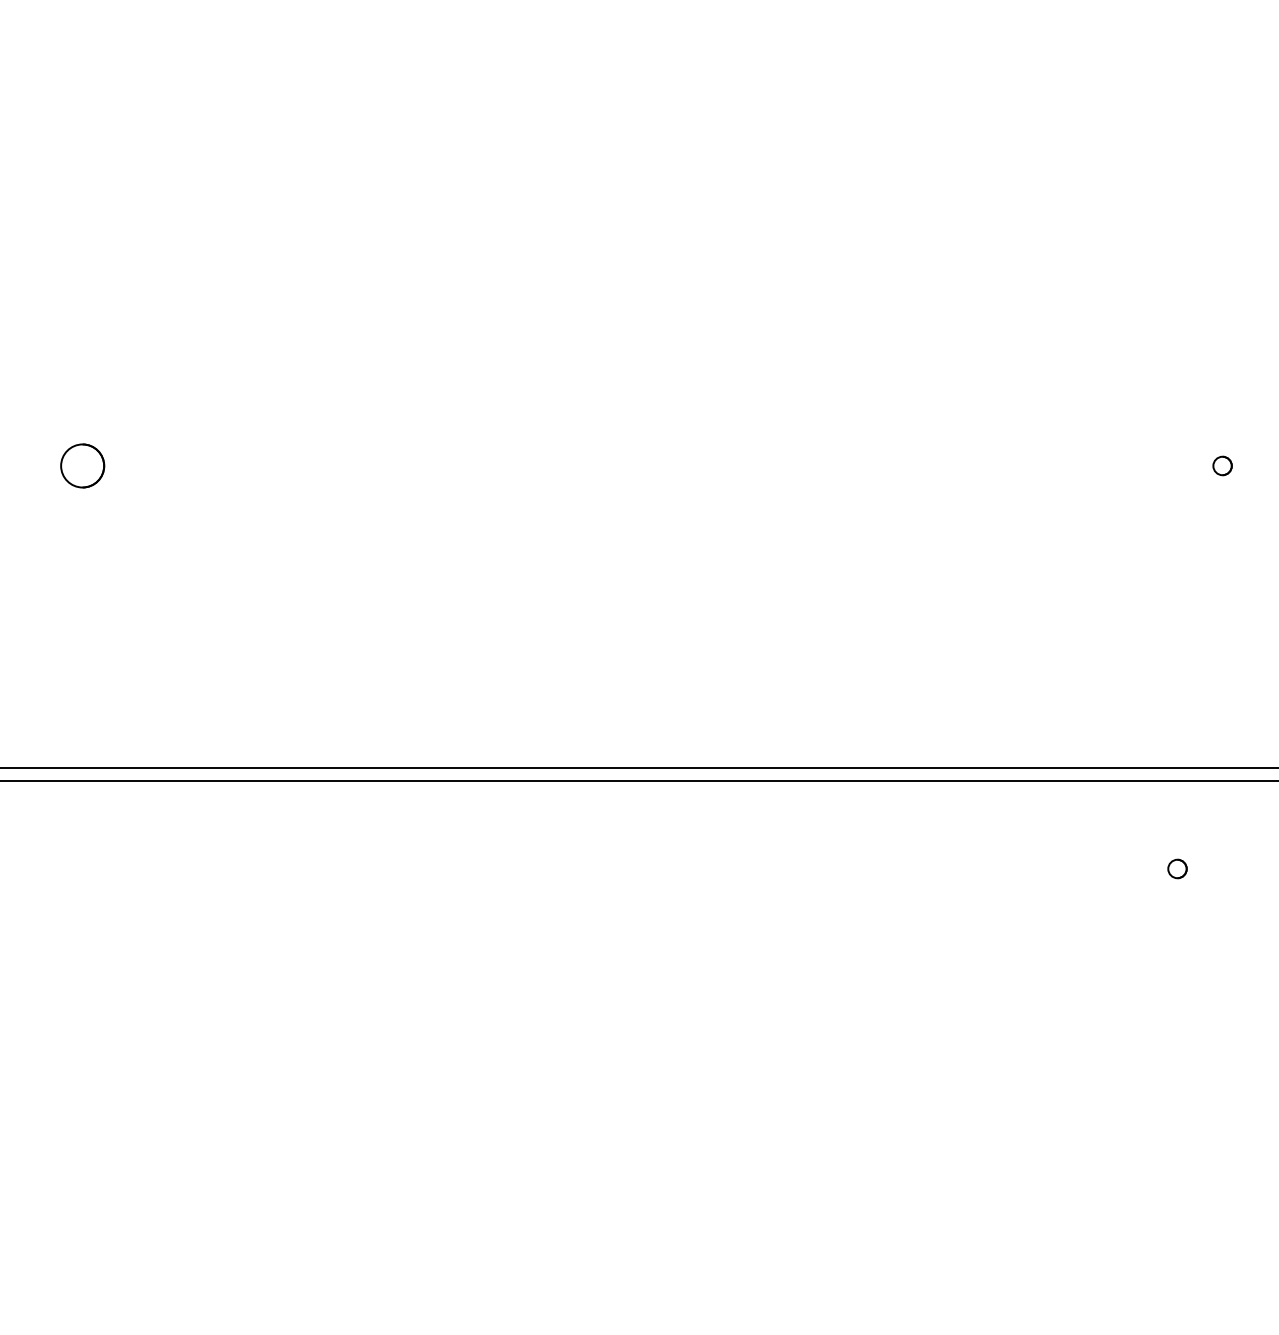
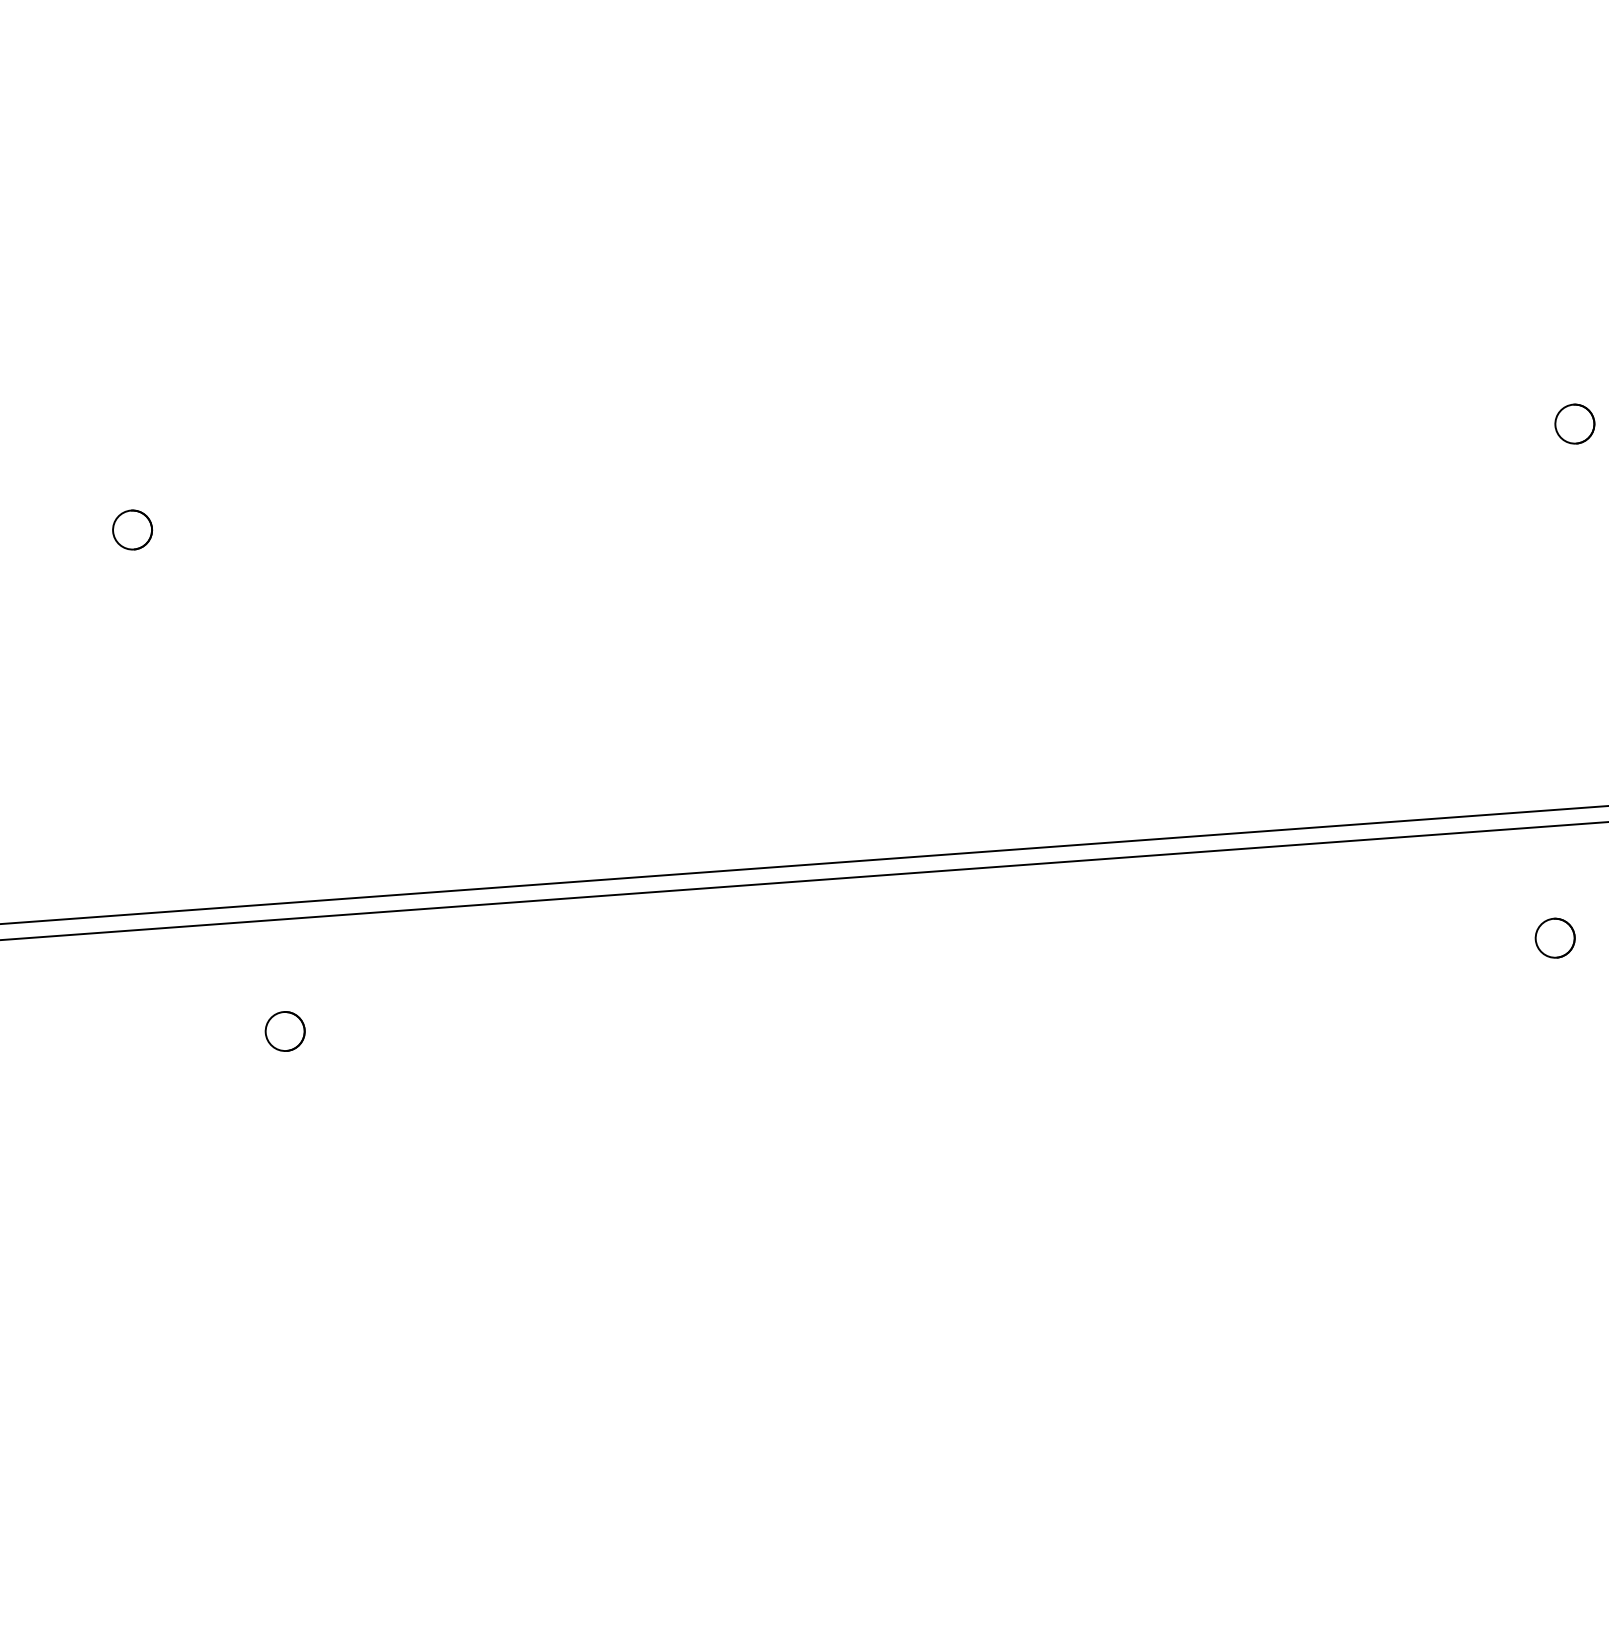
part: (82, 465) -> (132, 529), size x0.71
part: (1222, 465) -> (1574, 423), size x1.67
part: (173, 868) -> (284, 1030), added
part: (1177, 868) -> (1555, 937), size x1.67

